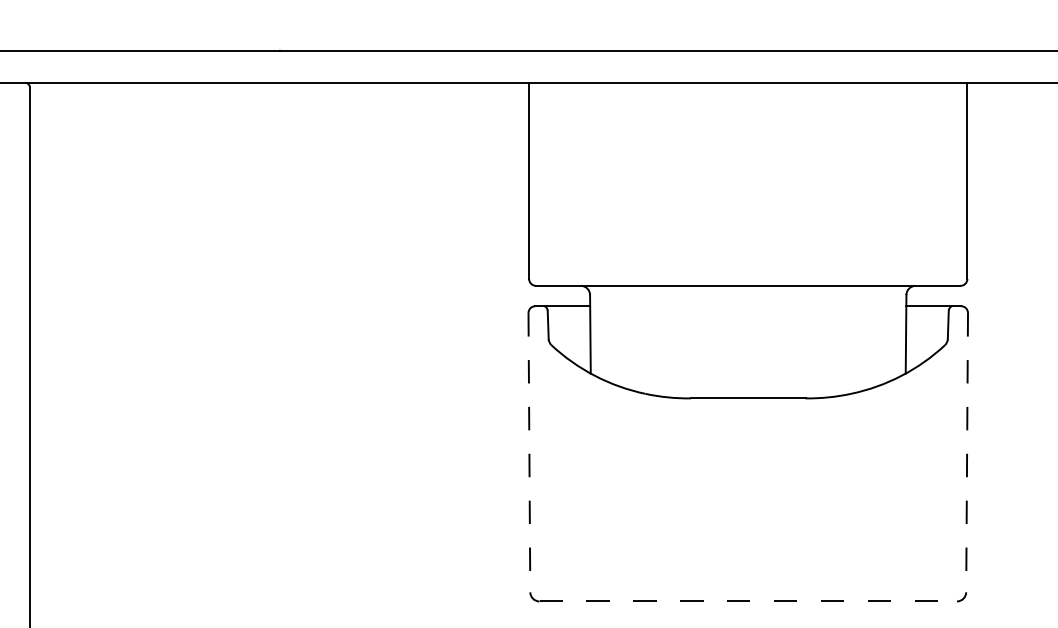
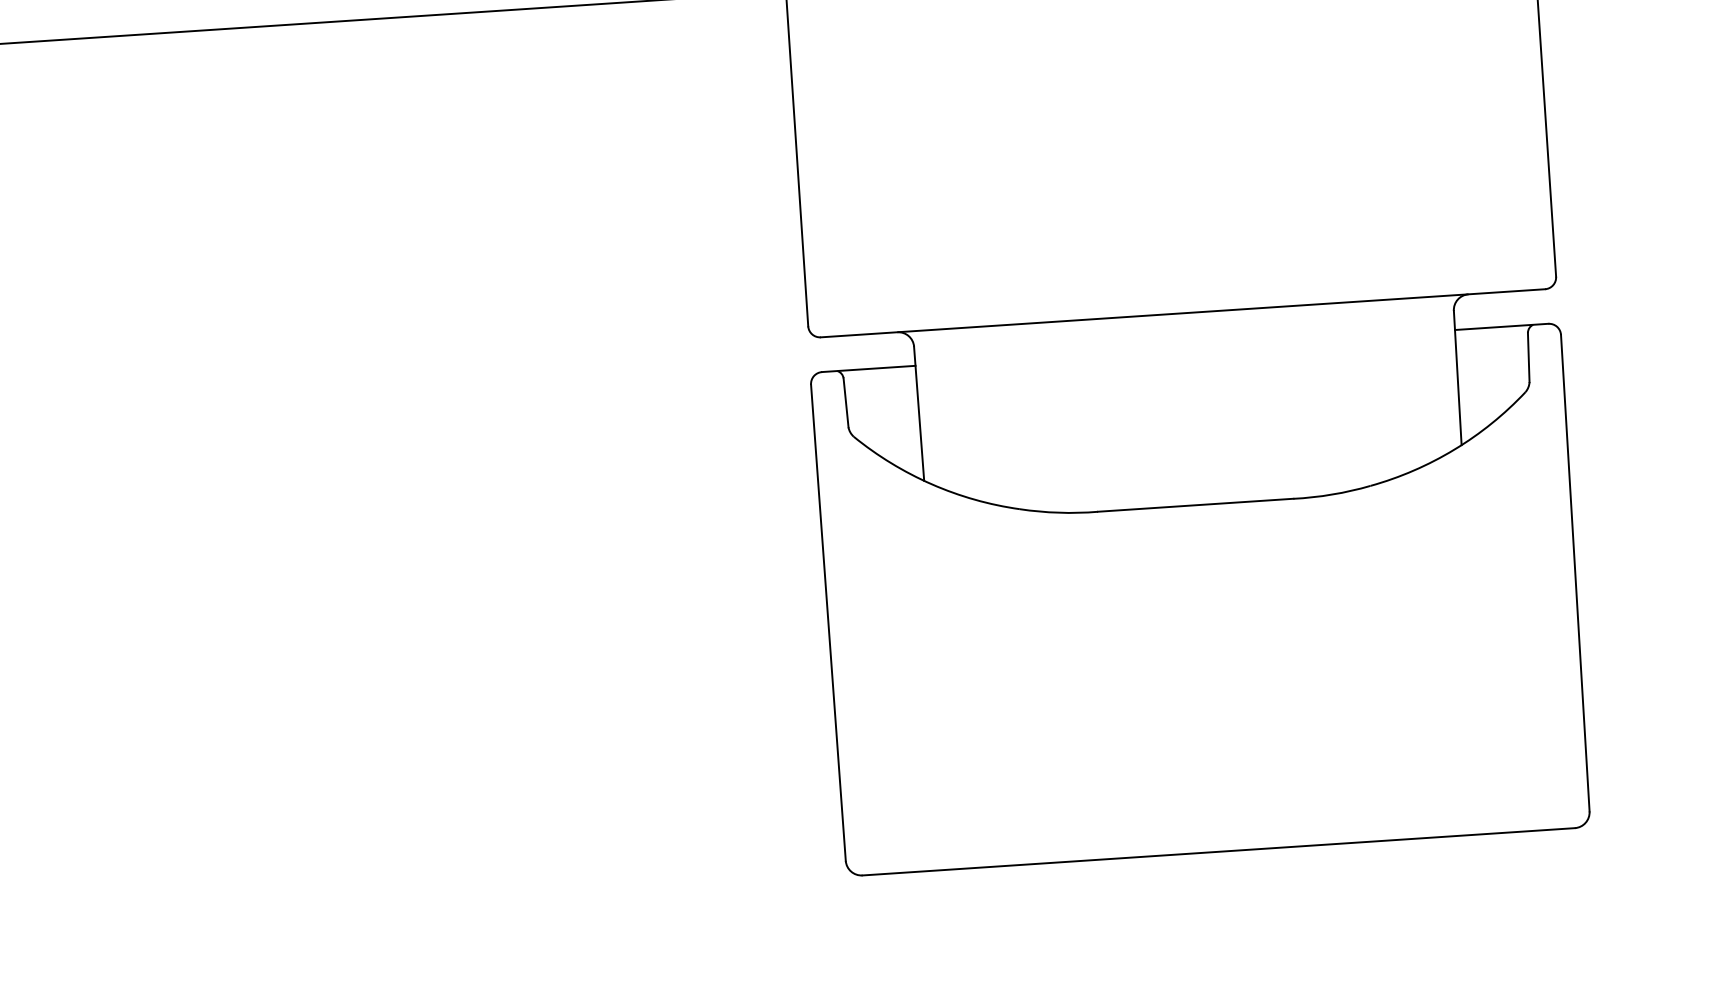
line: (529, 452) -> (828, 622), dashed -> solid
line: (967, 452) -> (1575, 572), dashed -> solid
line: (748, 601) -> (1219, 851), dashed -> solid

